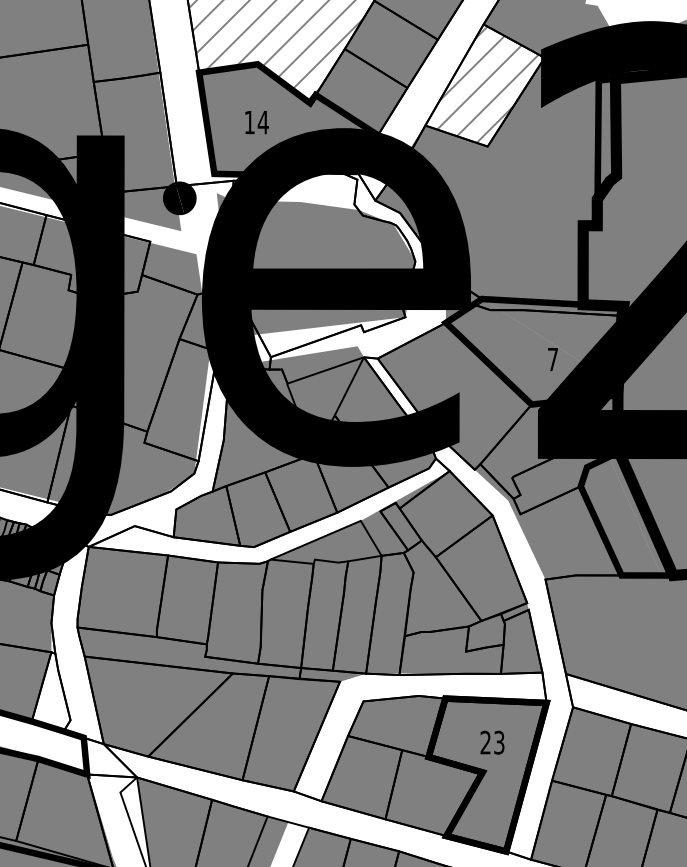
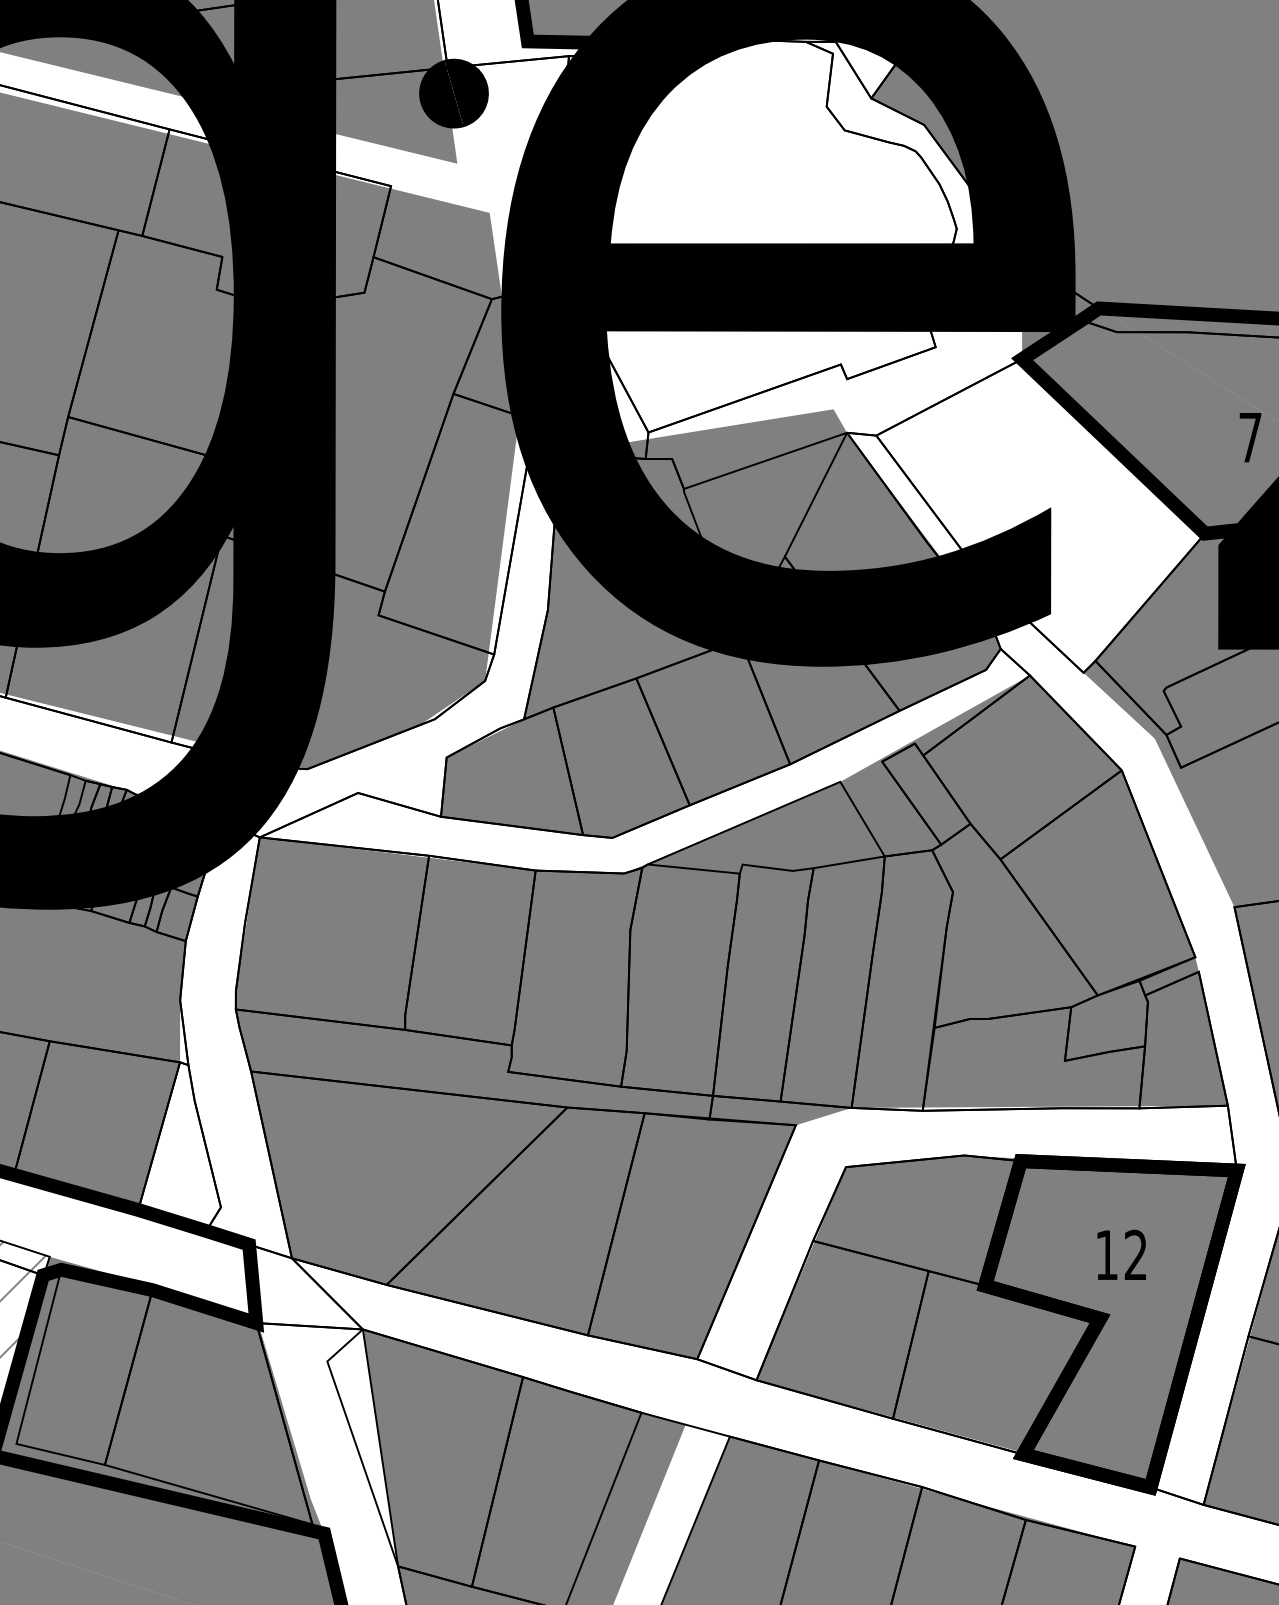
fill: (315, 265) -> (743, 236), removed
fill: (454, 395) -> (1040, 514), removed
text: (492, 742) -> (1121, 1254), 23 -> 12

